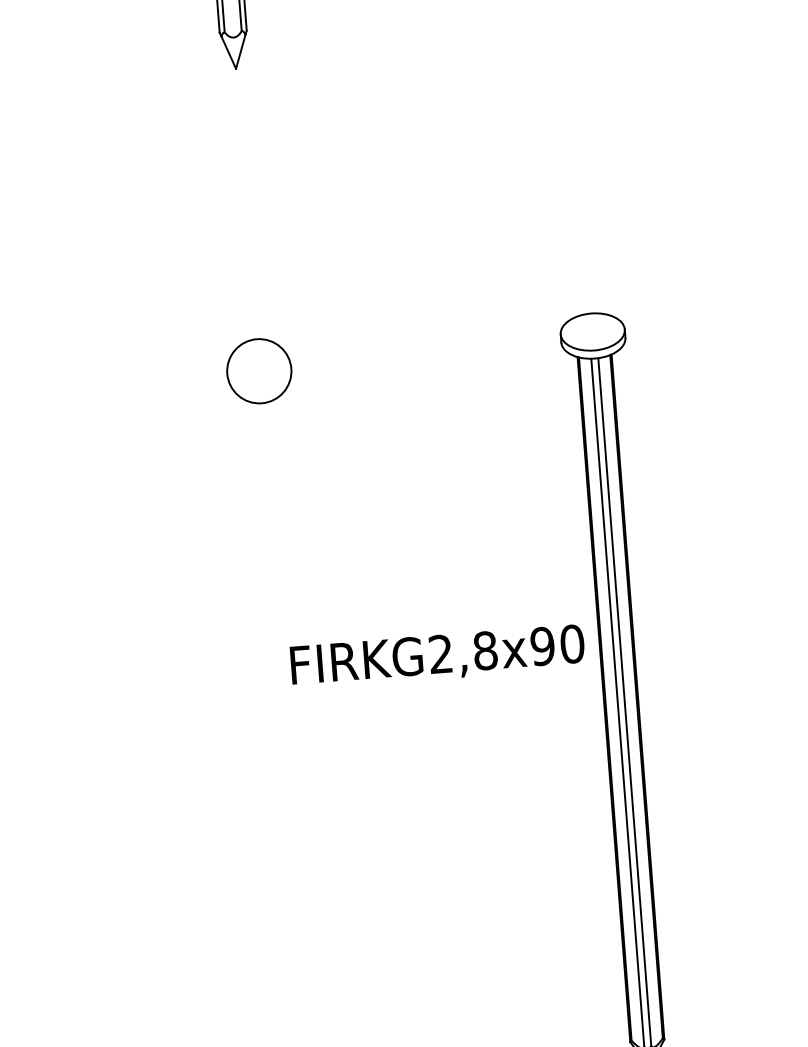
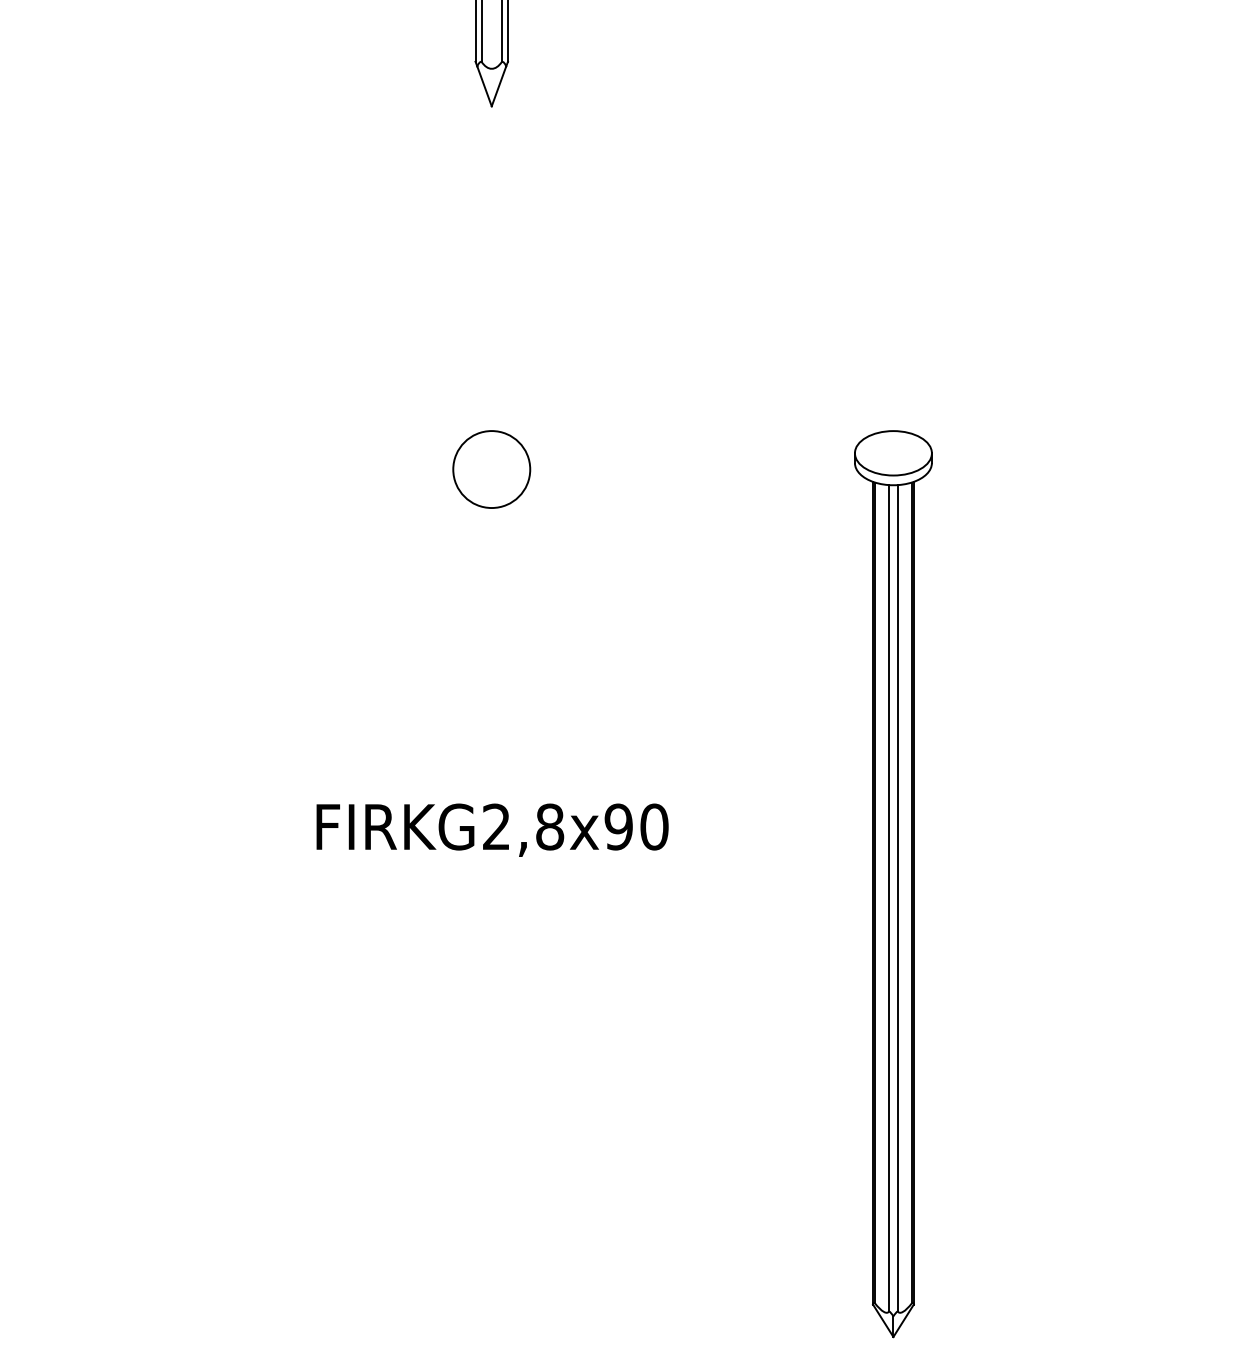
text: (437, 656) -> (492, 829), moved

